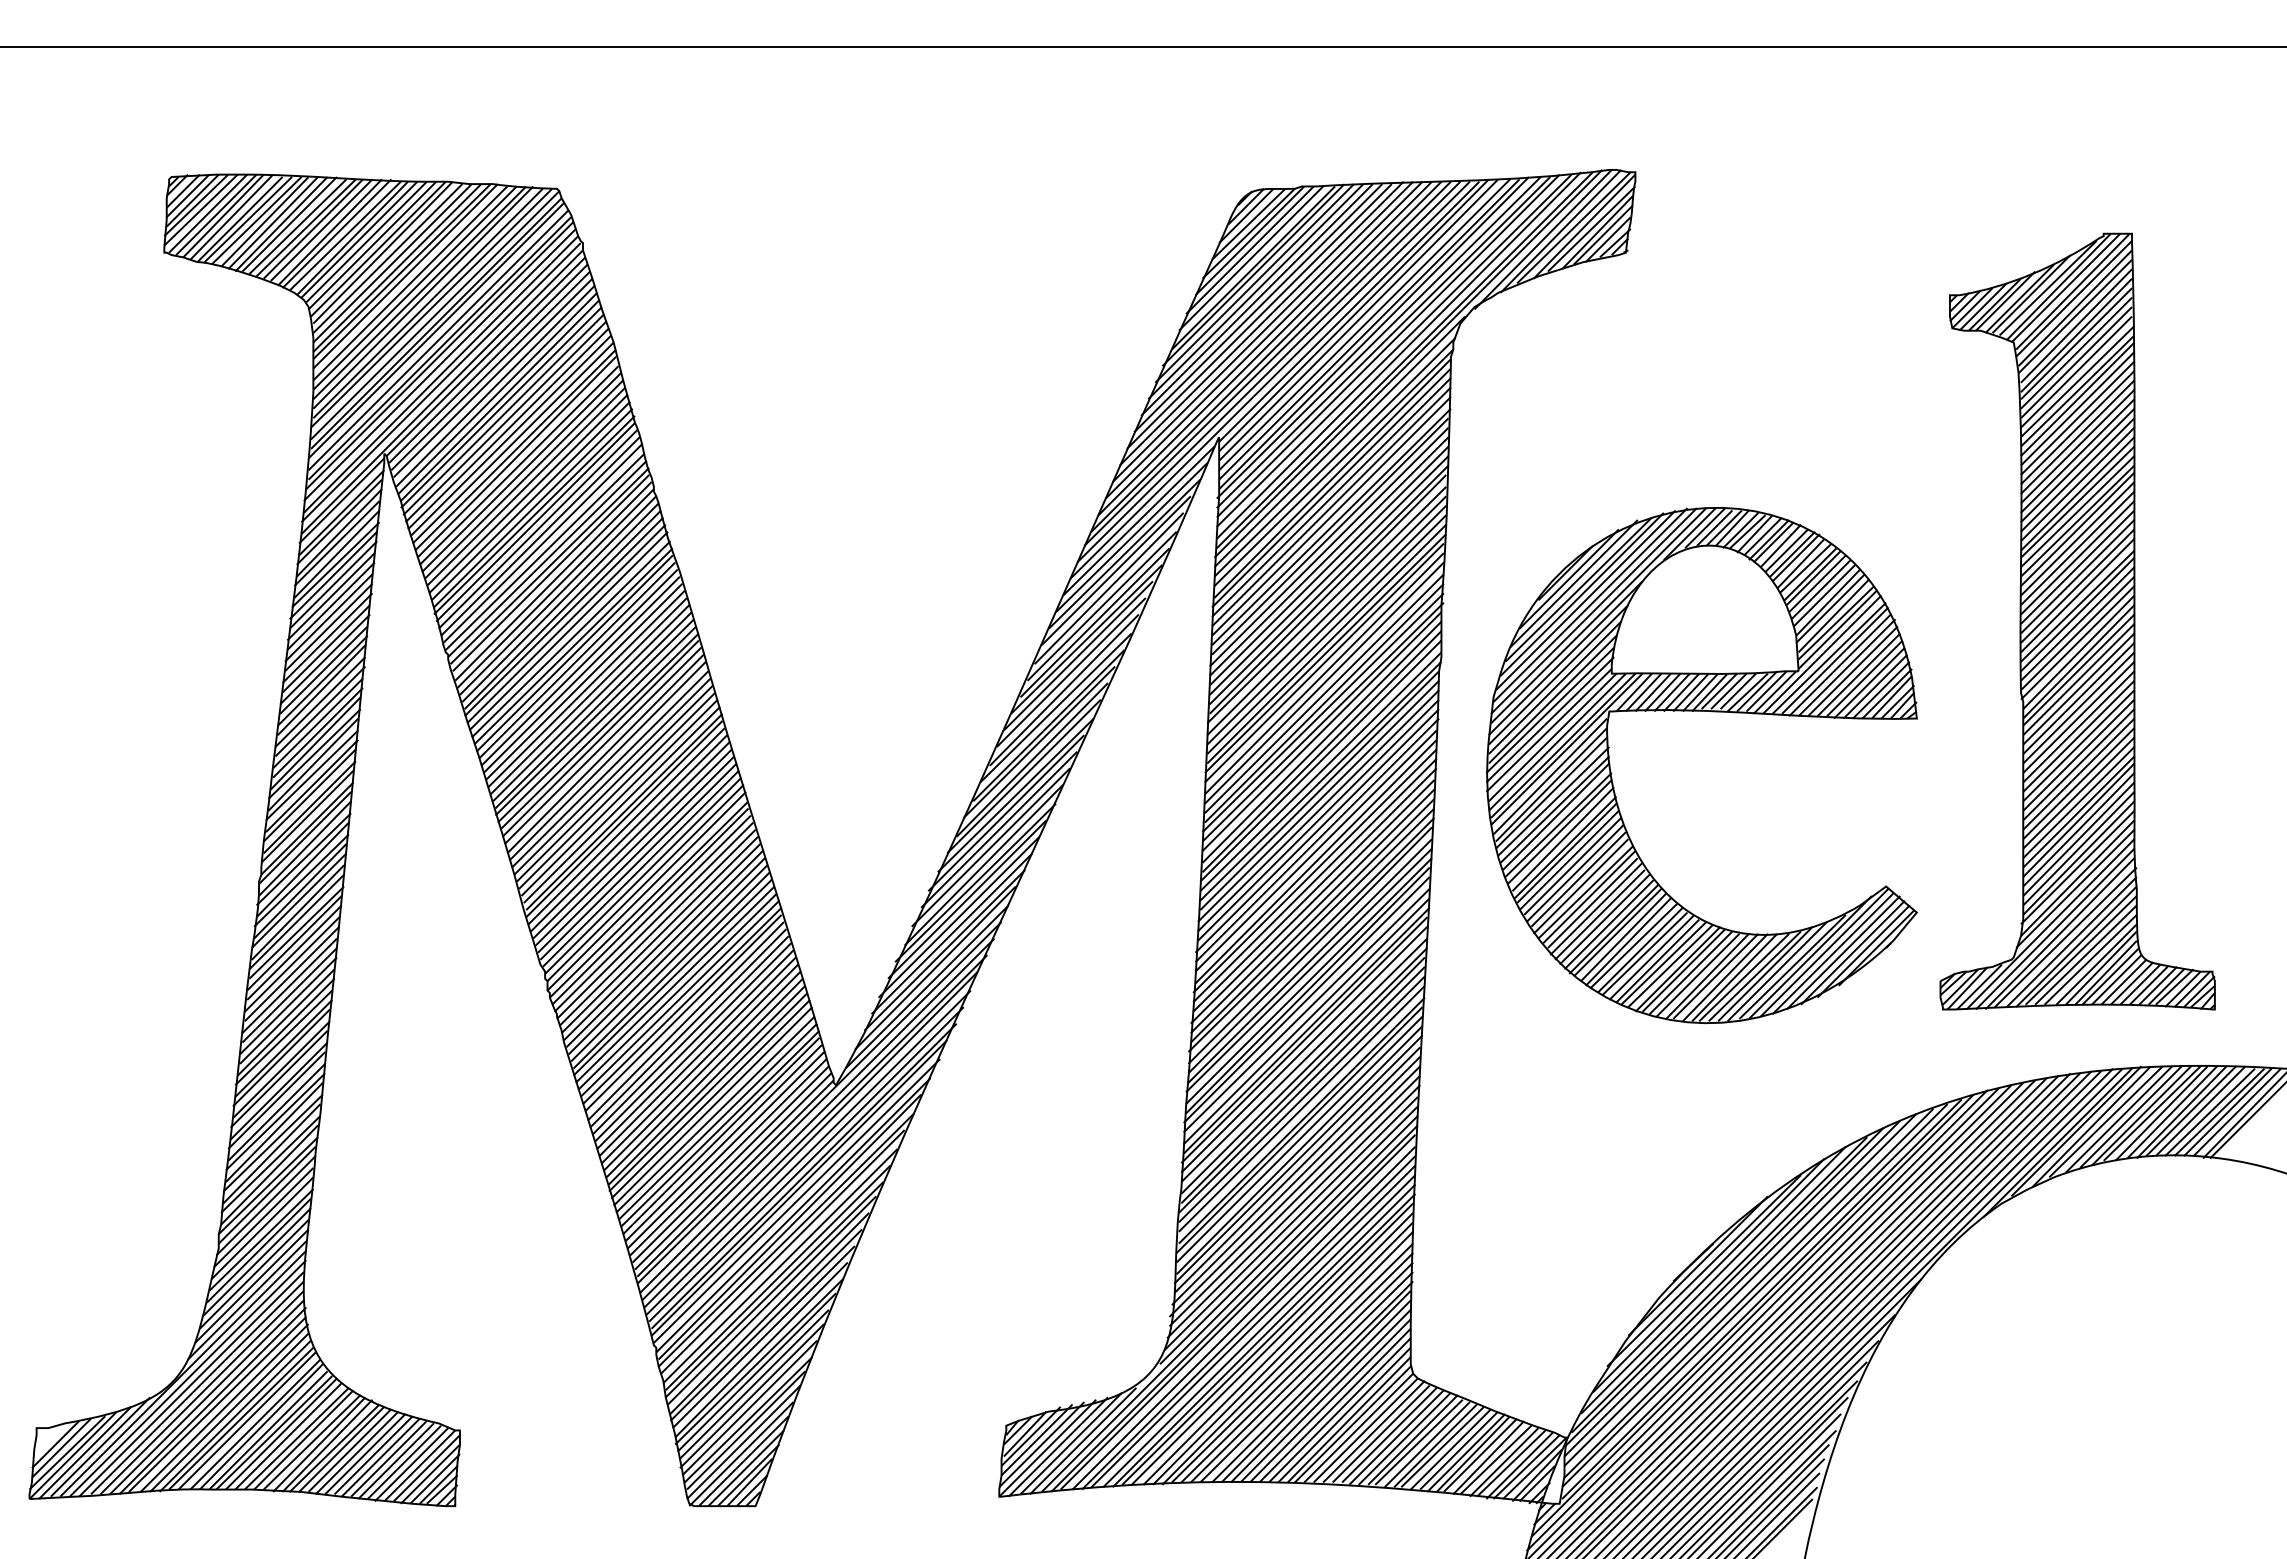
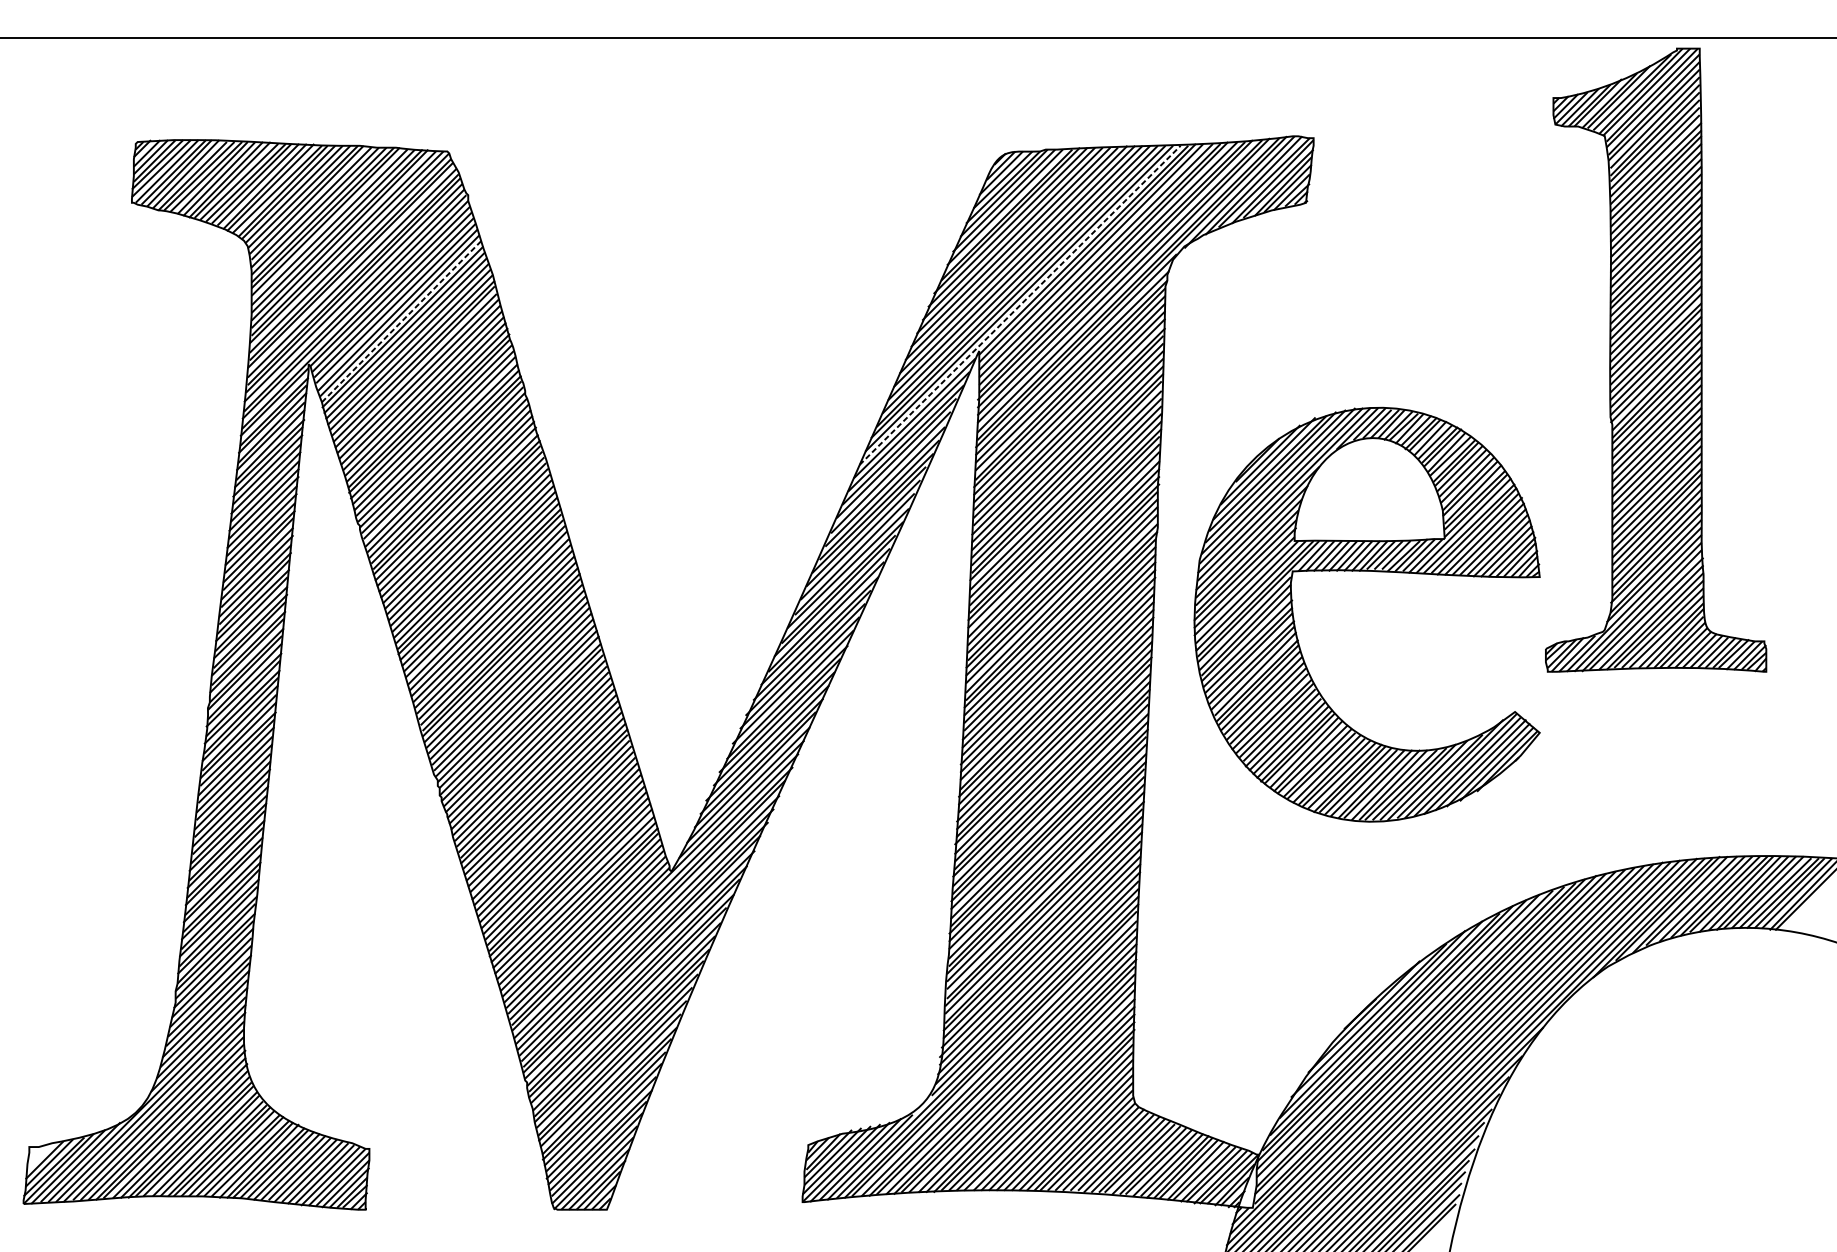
line: (1270, 380) -> (1020, 305), solid -> dashed
line: (500, 400) -> (401, 321), solid -> dashed
part: (2077, 621) -> (1655, 360), moved

